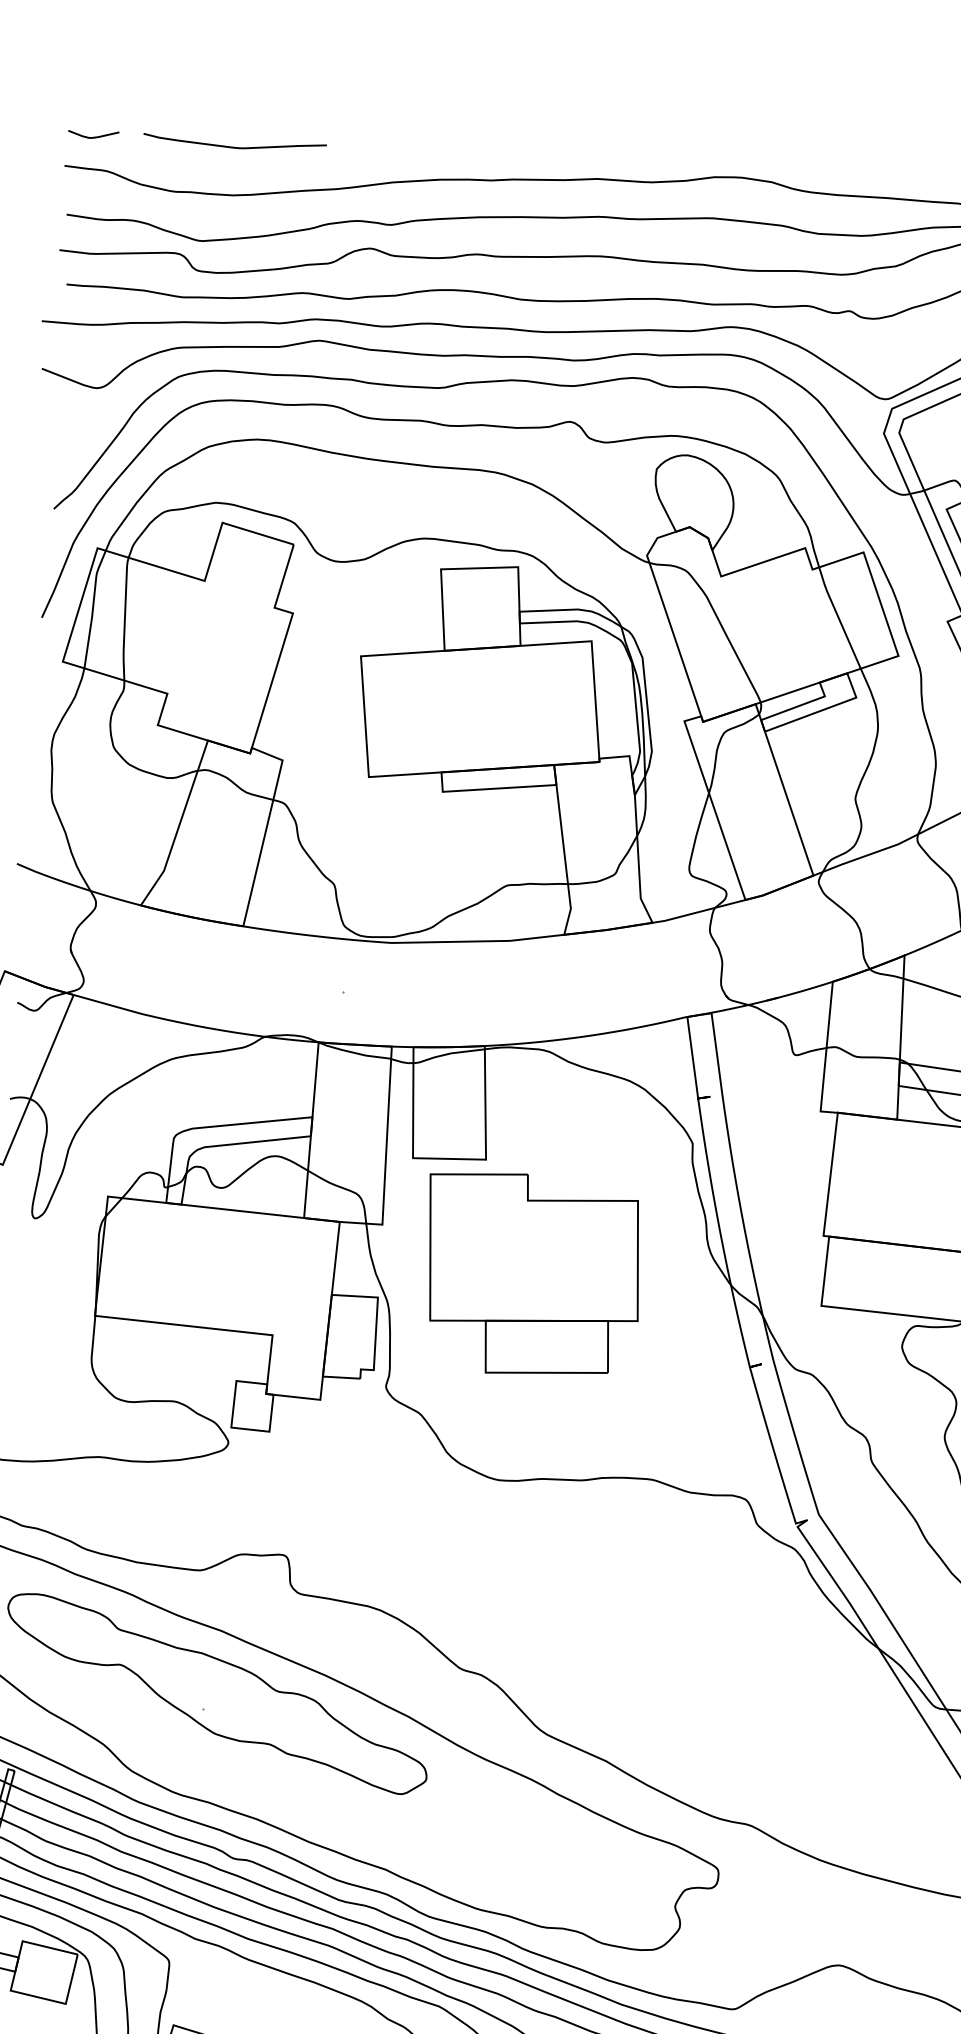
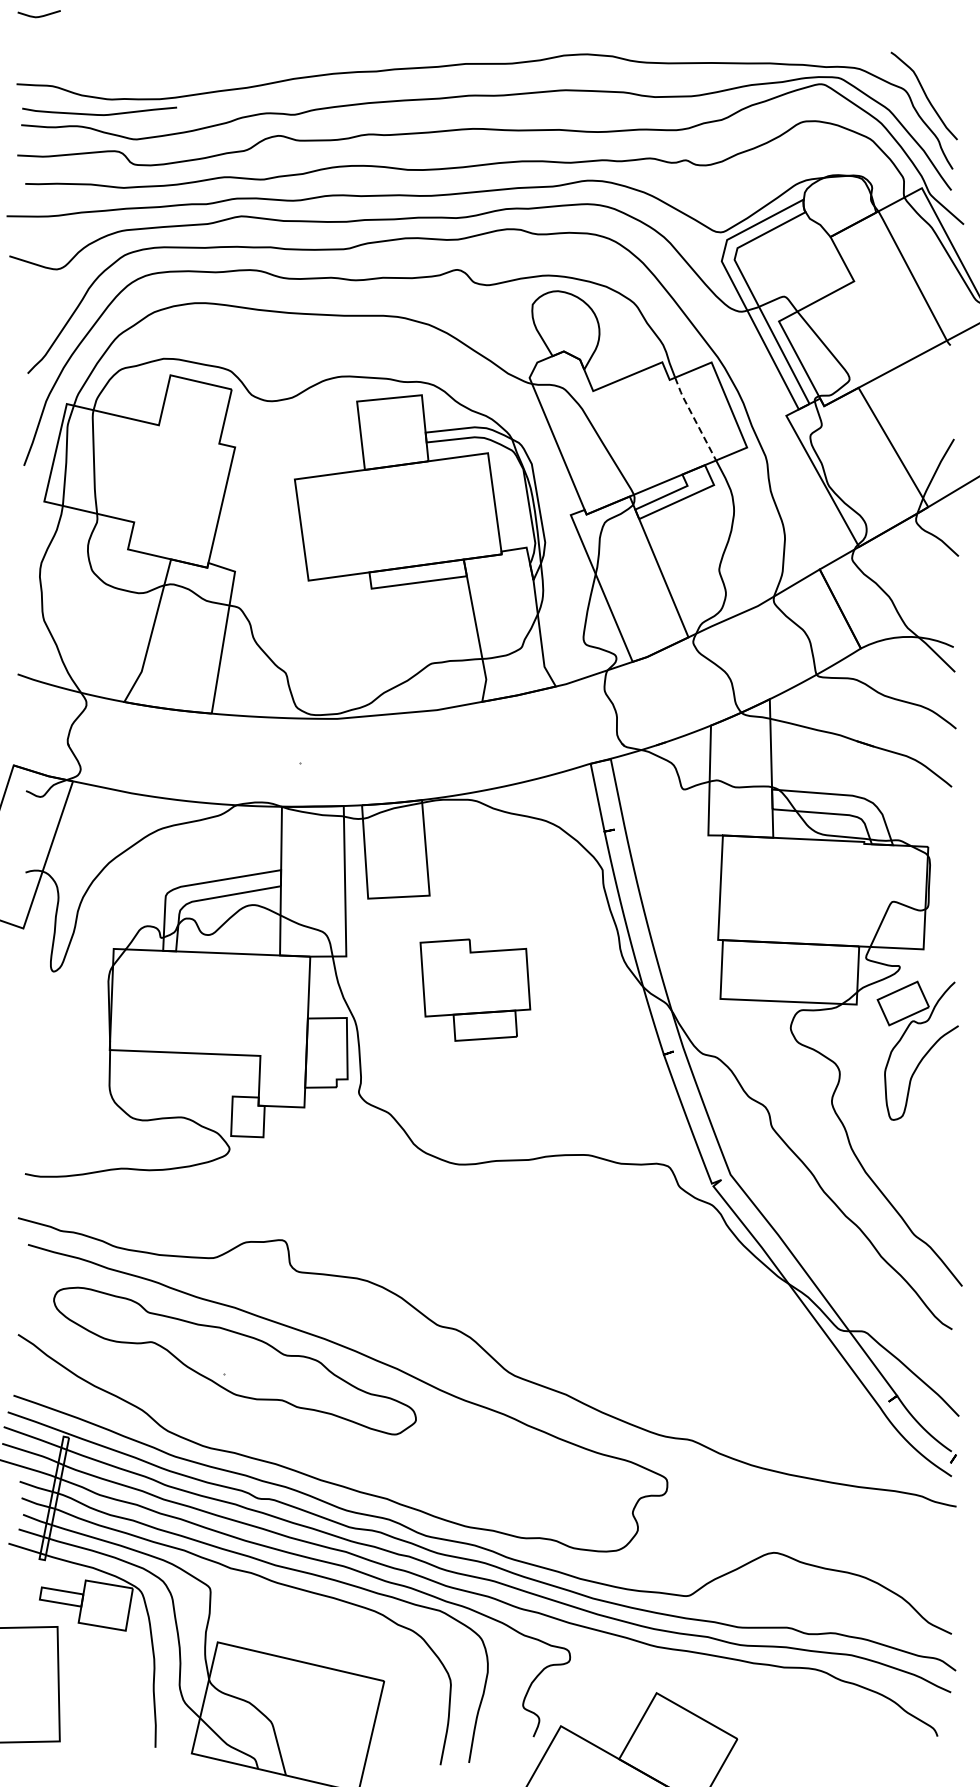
curve: (92, 137) -> (38, 16), moved
curve: (234, 147) -> (99, 114), moved
line: (837, 617) -> (693, 418), solid -> dashed
part: (532, 1274) -> (475, 989), size x0.6

